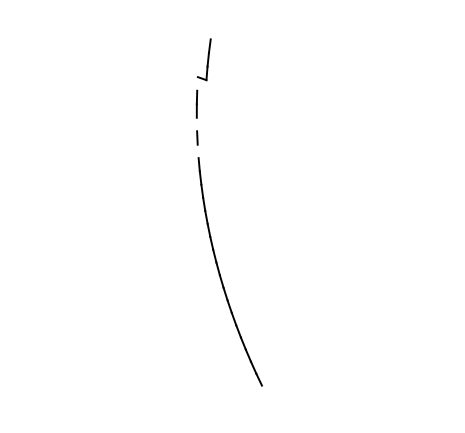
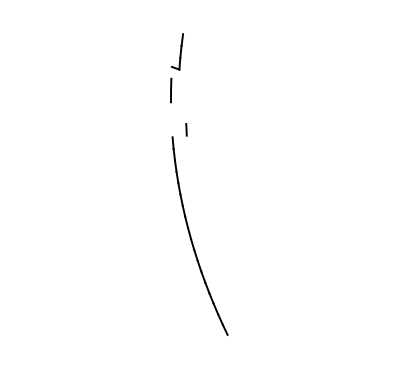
line: (197, 137) -> (186, 129), moved

